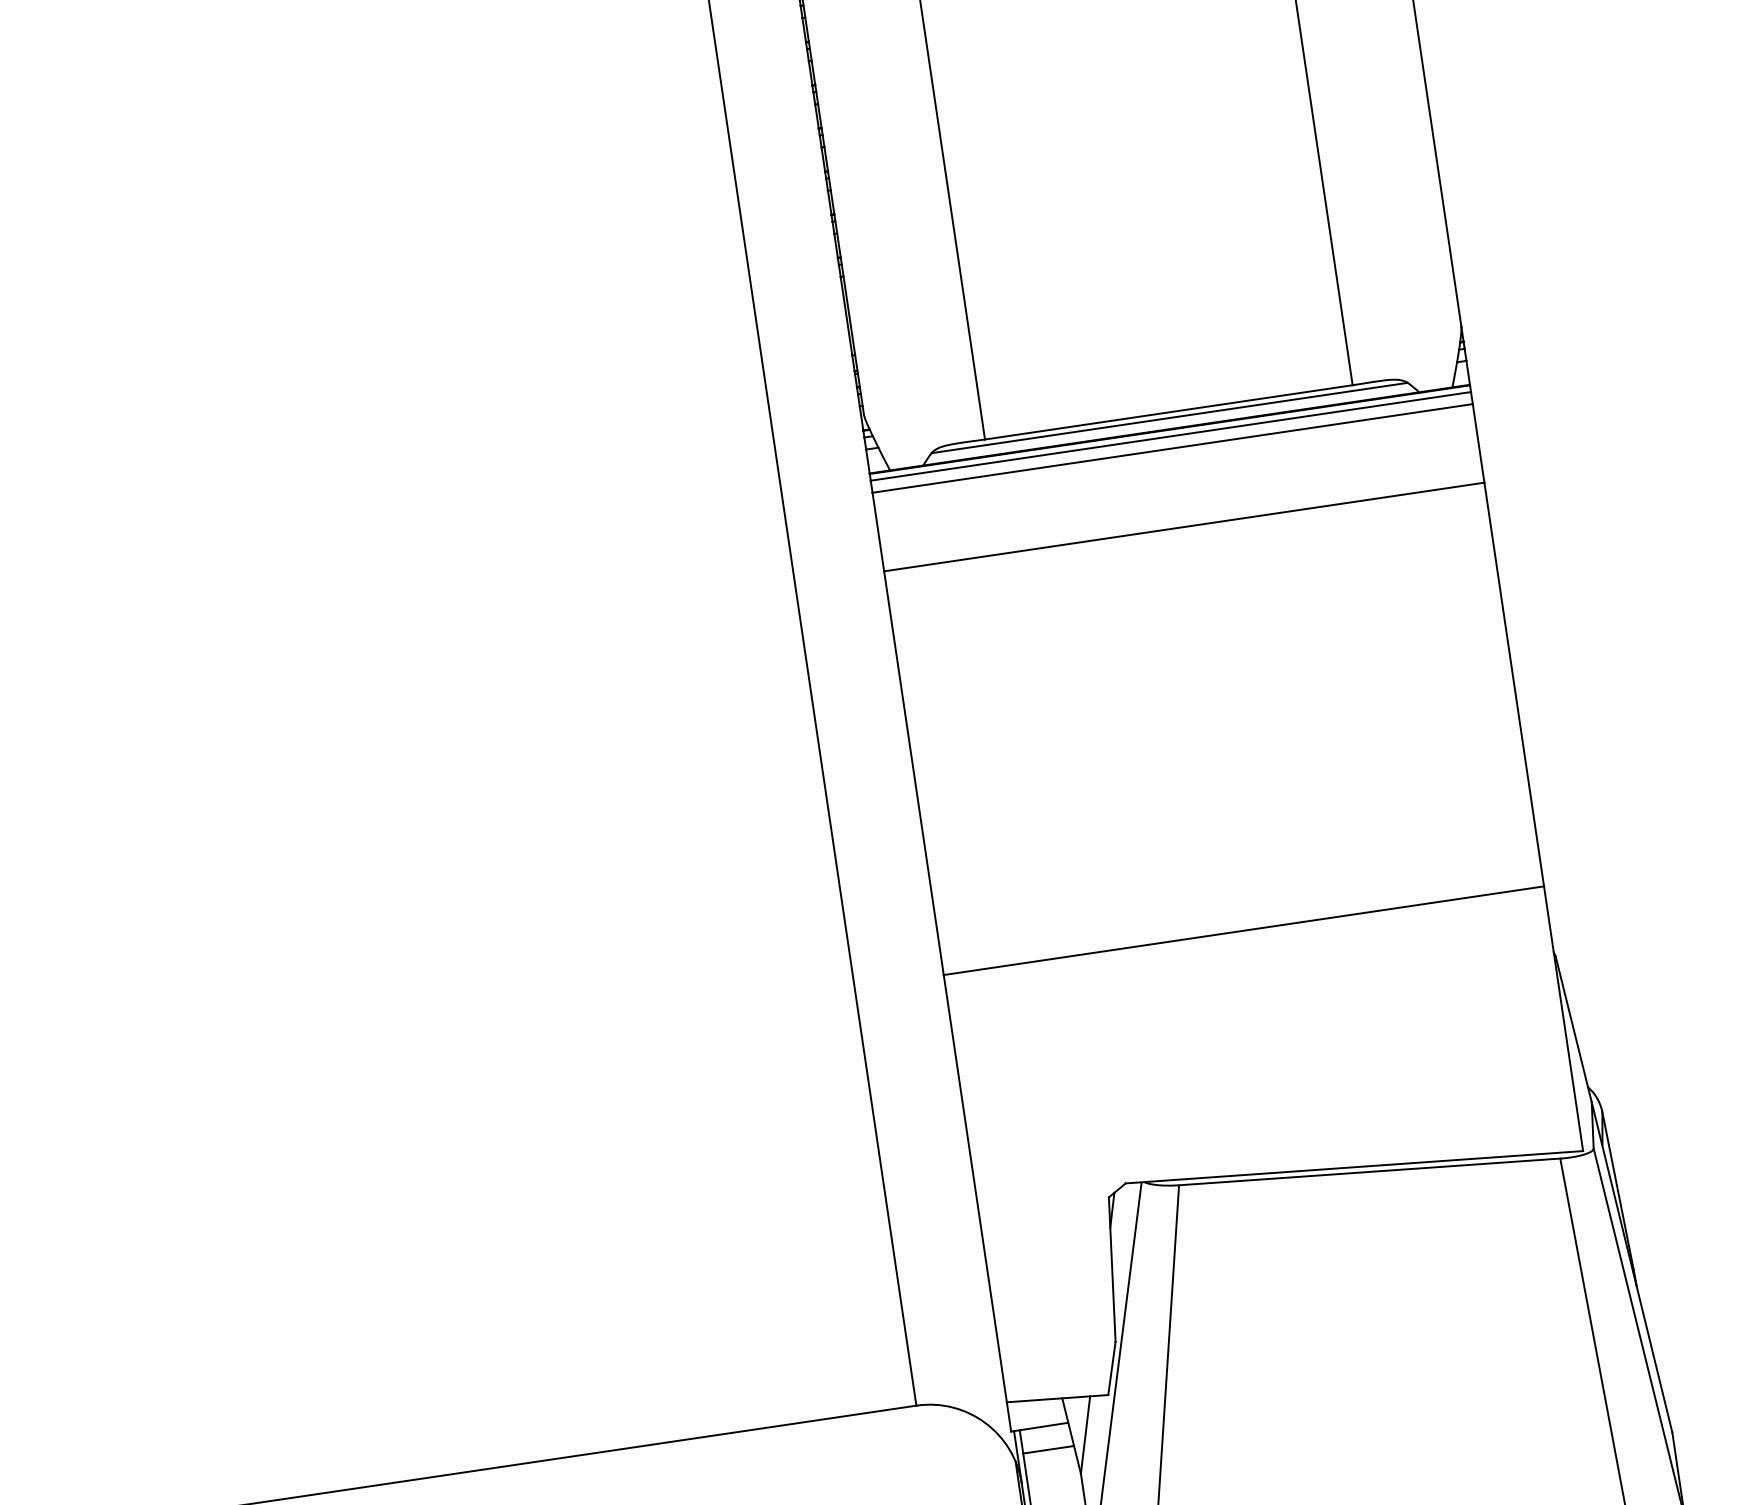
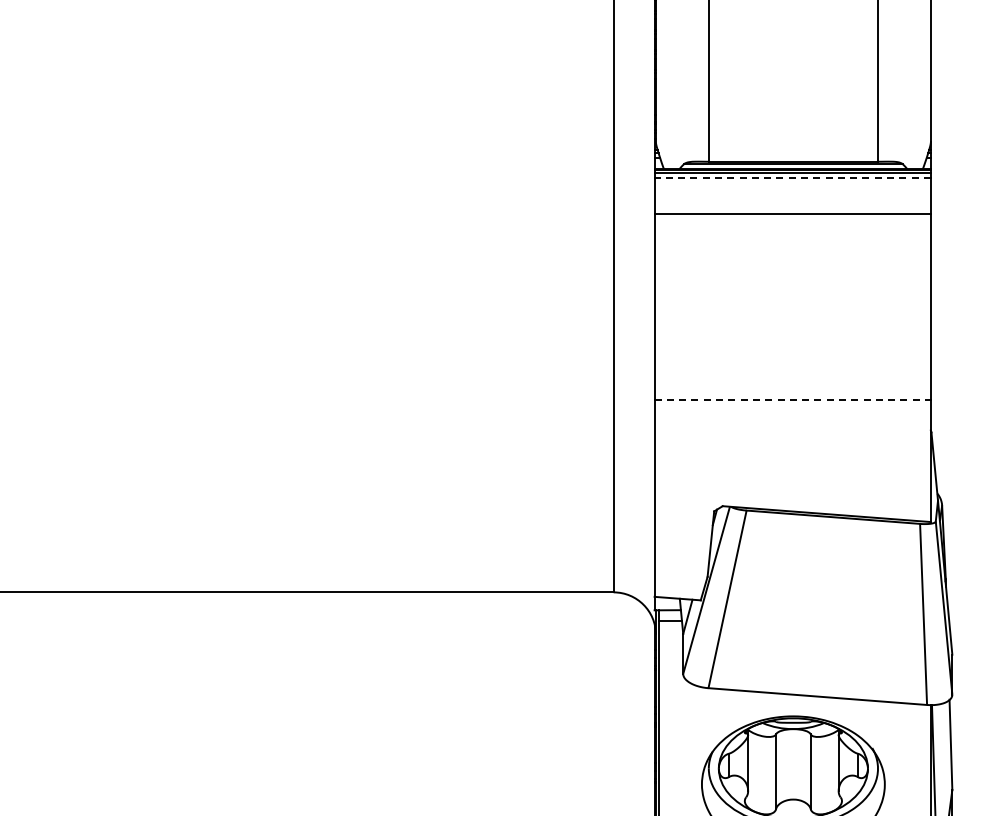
line: (1172, 449) -> (792, 178), solid -> dashed
line: (1245, 931) -> (793, 400), solid -> dashed

